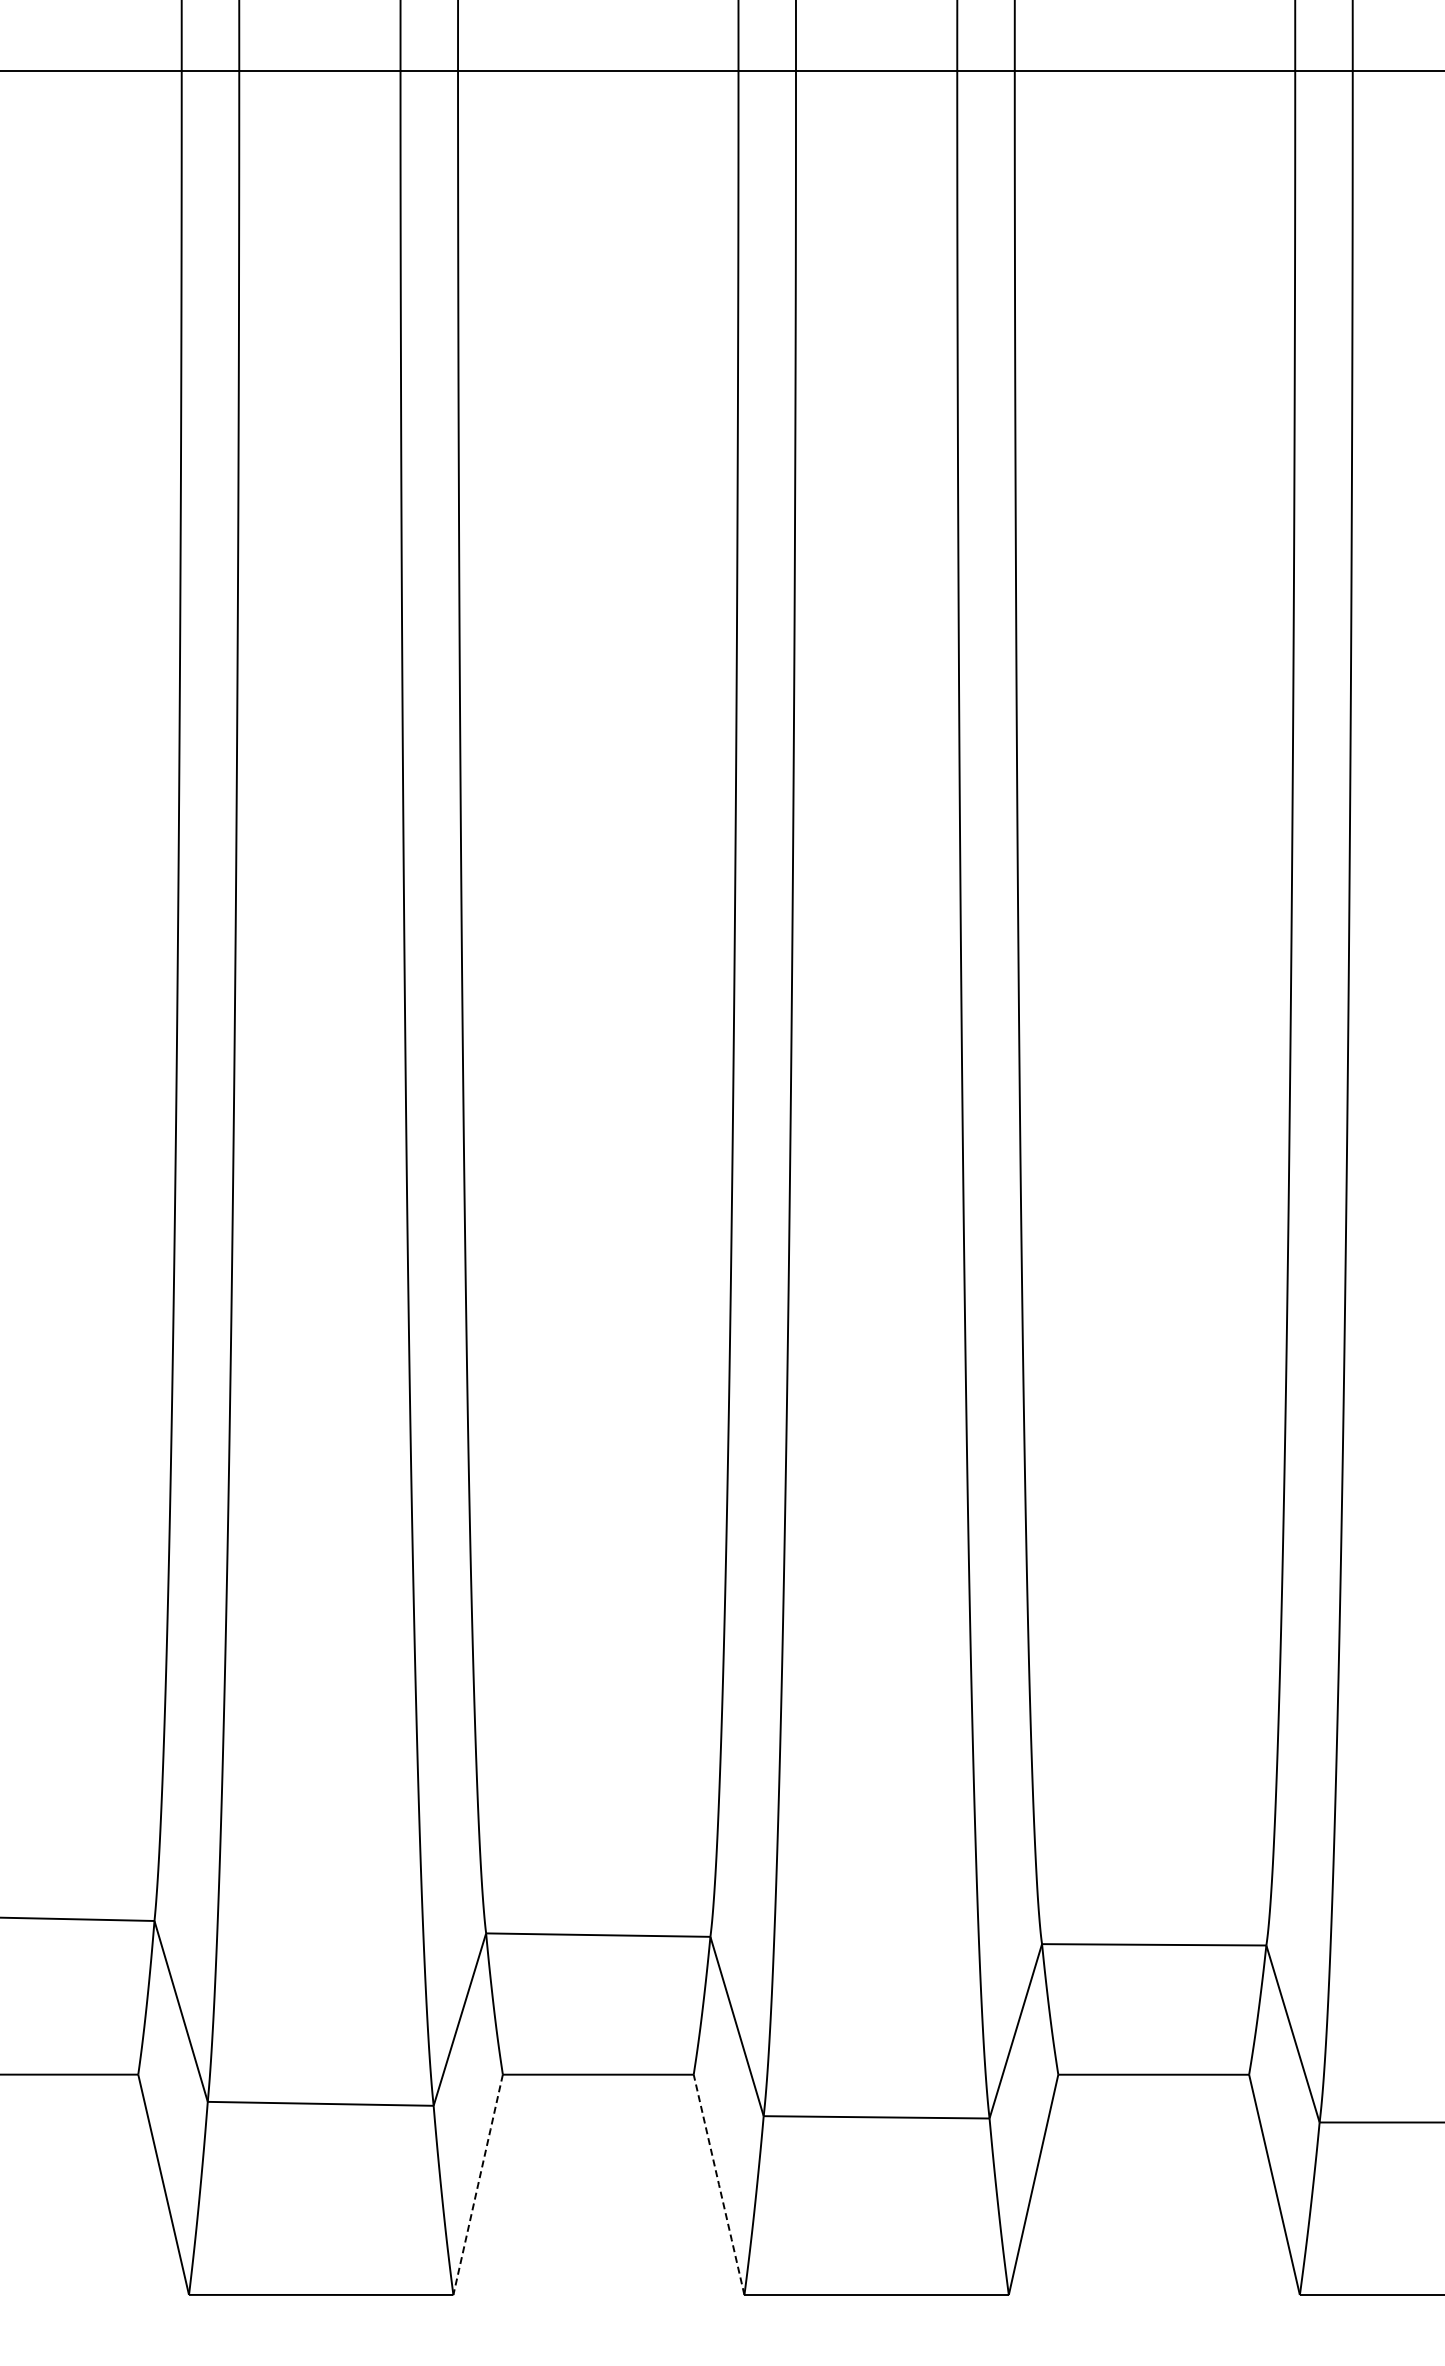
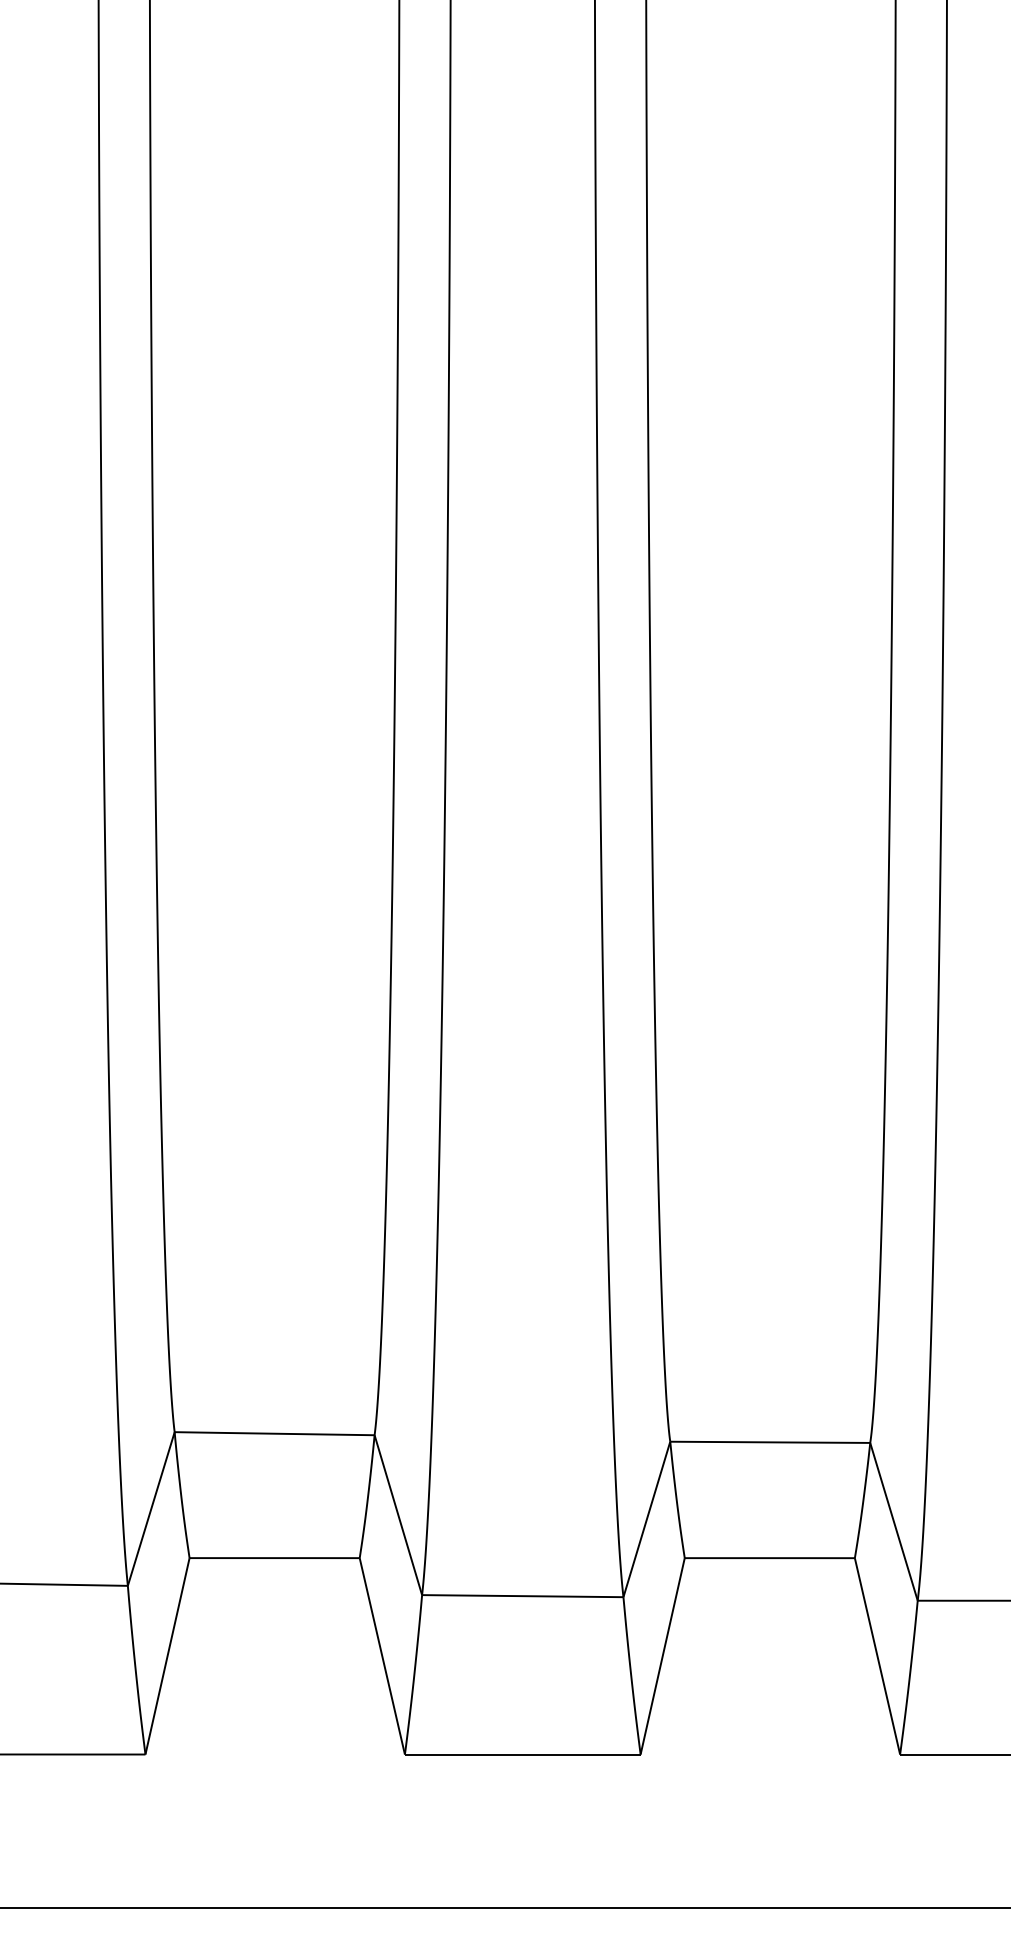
line: (478, 2184) -> (167, 1656), dashed -> solid
line: (719, 2184) -> (382, 1656), dashed -> solid

